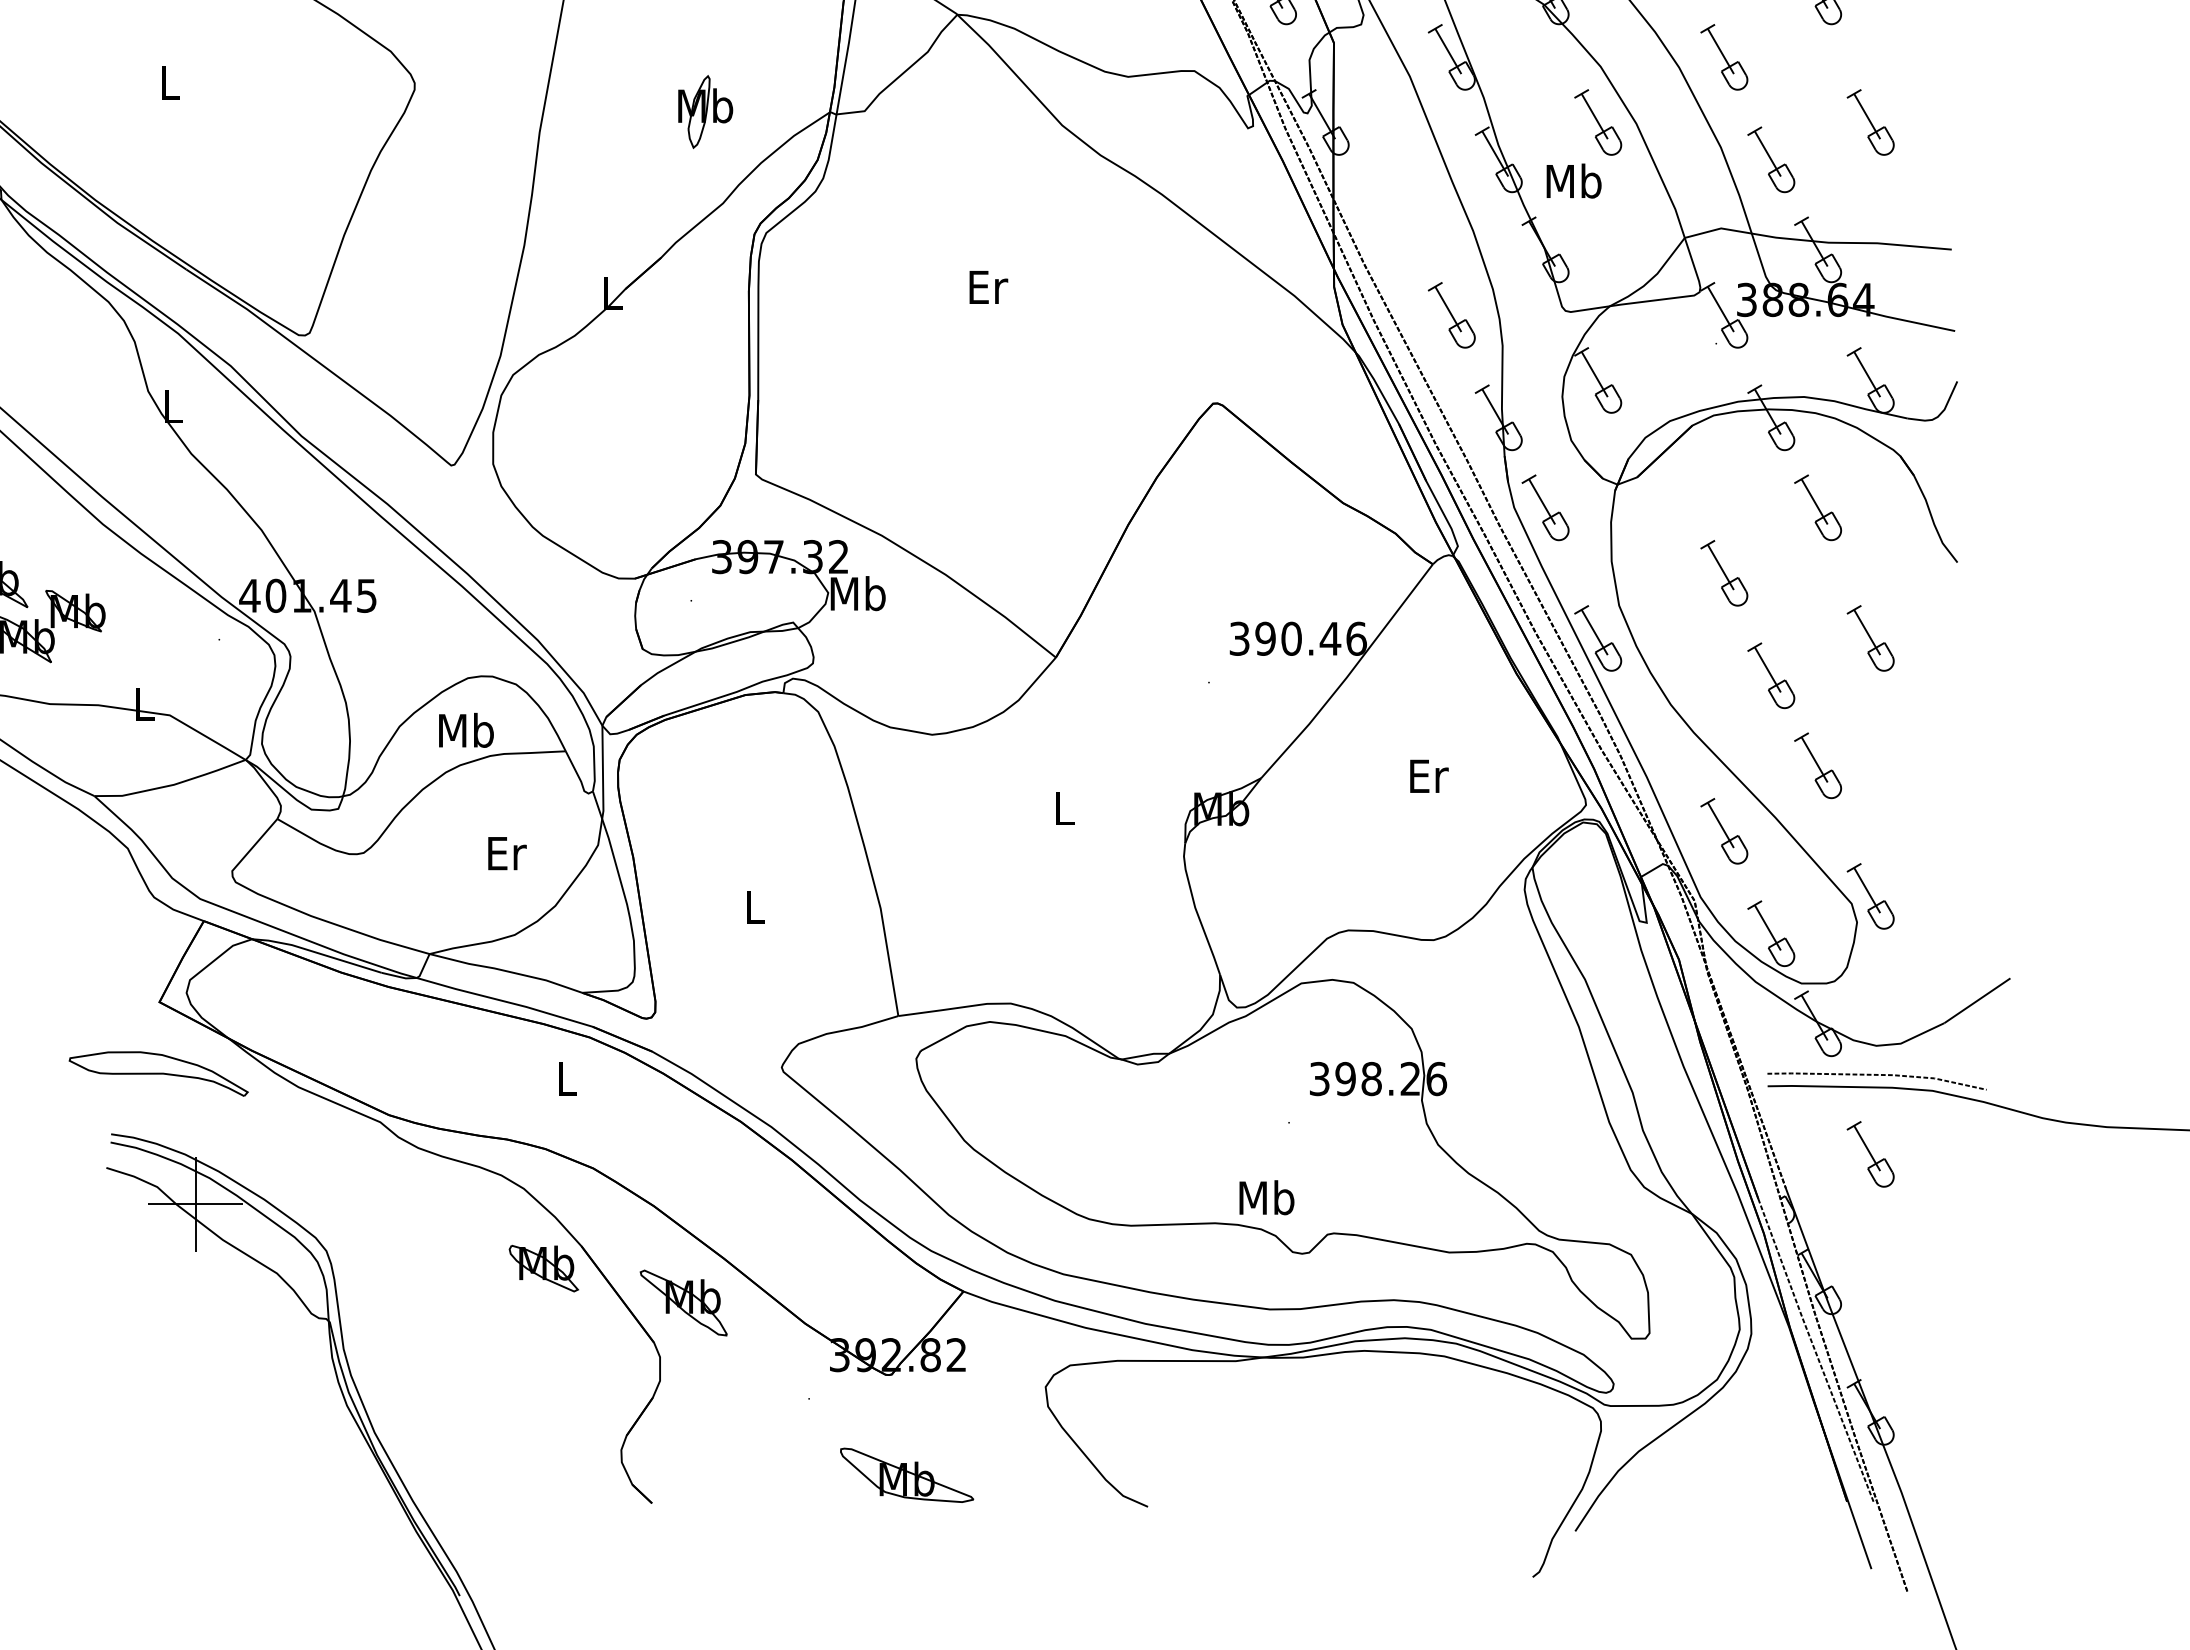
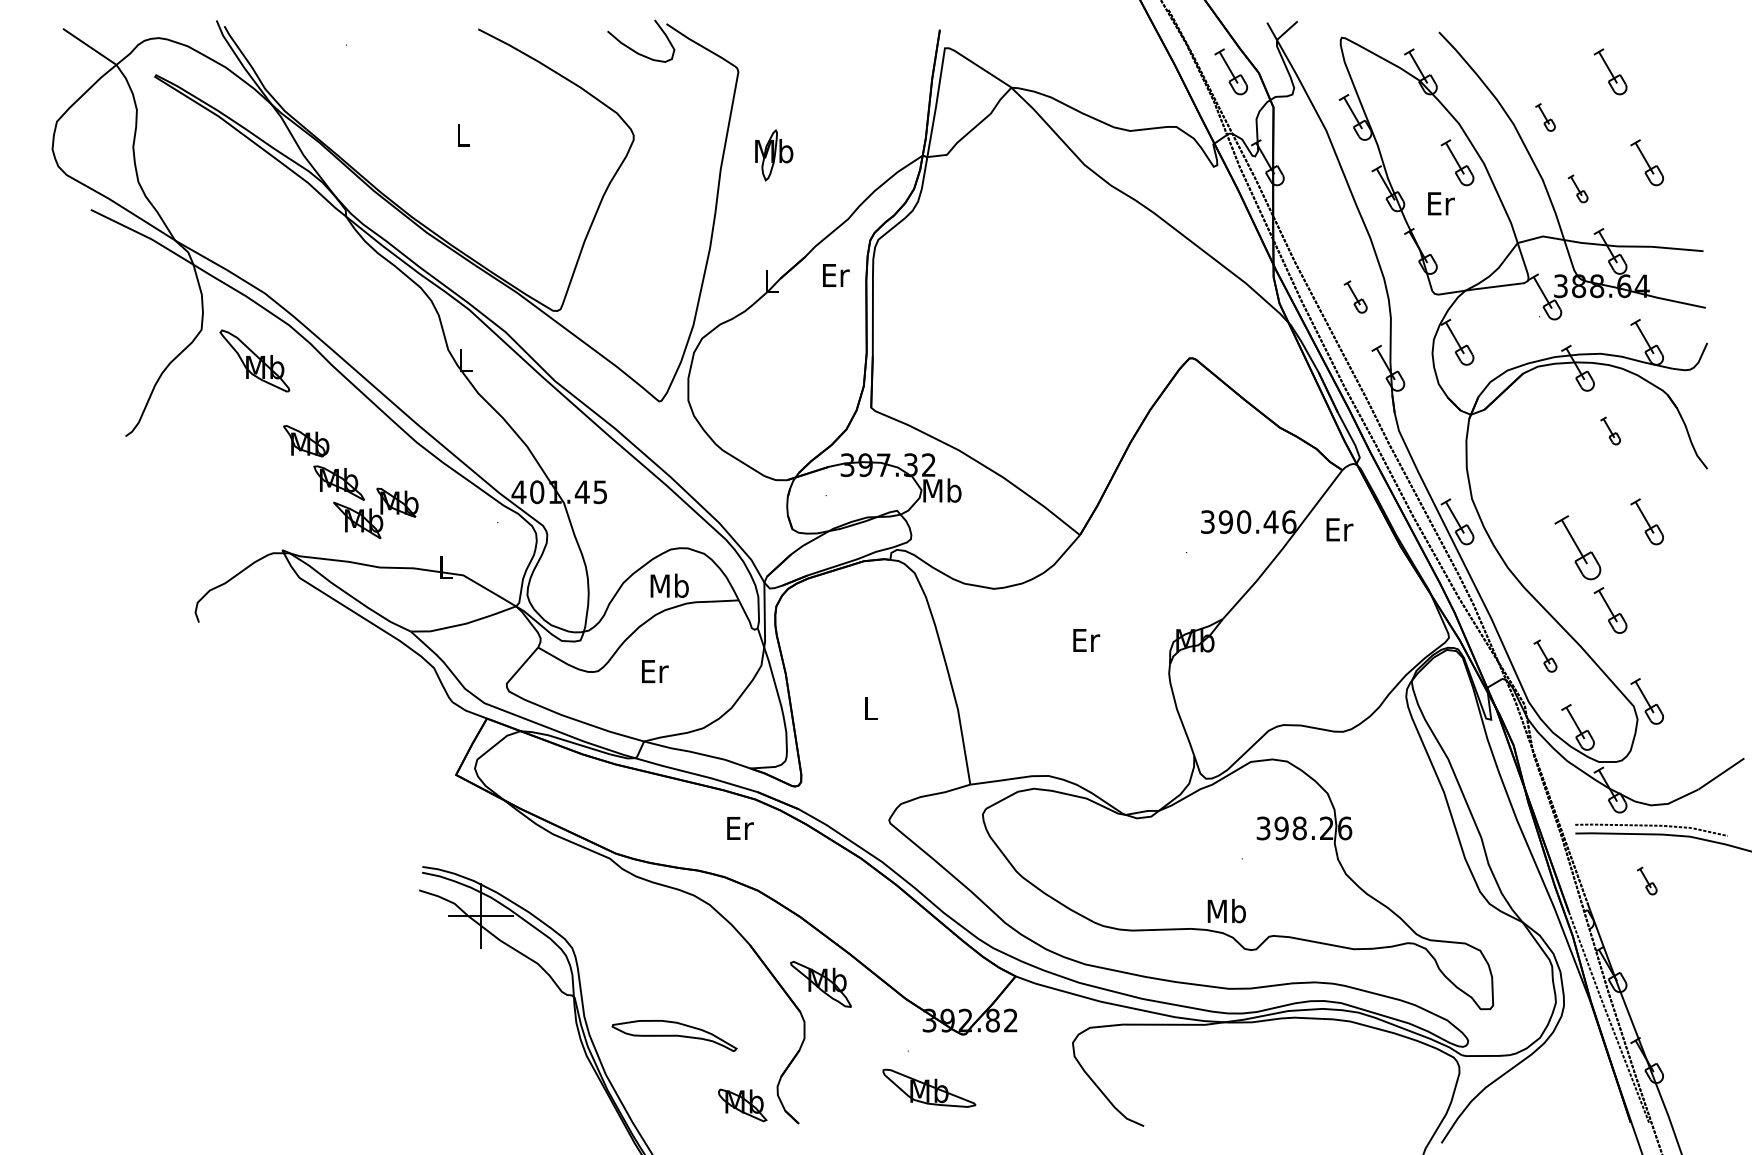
part: (1724, 57) -> (1545, 117), size x0.6
part: (706, 112) -> (774, 155), moved
part: (1770, 159) -> (1577, 188), size x0.6
text: (1573, 181) -> (1440, 203), Mb -> Er
text: (989, 287) -> (836, 275), moved
part: (1451, 314) -> (1355, 296), size x0.7
part: (1545, 507) -> (1420, 430), removed
part: (1818, 507) -> (1610, 430), size x0.6
part: (1724, 573) -> (1545, 476), removed
part: (1770, 675) -> (1577, 547), size x1.4
text: (1428, 775) -> (1339, 529), moved
text: (1065, 808) -> (1086, 640), L -> Er
part: (1724, 830) -> (1545, 655), size x0.7
text: (507, 853) -> (655, 671), moved
part: (158, 1073) -> (674, 1035), moved
text: (568, 1079) -> (740, 828), L -> Er
part: (1869, 1153) -> (1646, 880), size x0.6
part: (543, 1268) -> (742, 1105), moved
part: (907, 1474) -> (929, 1087), moved

